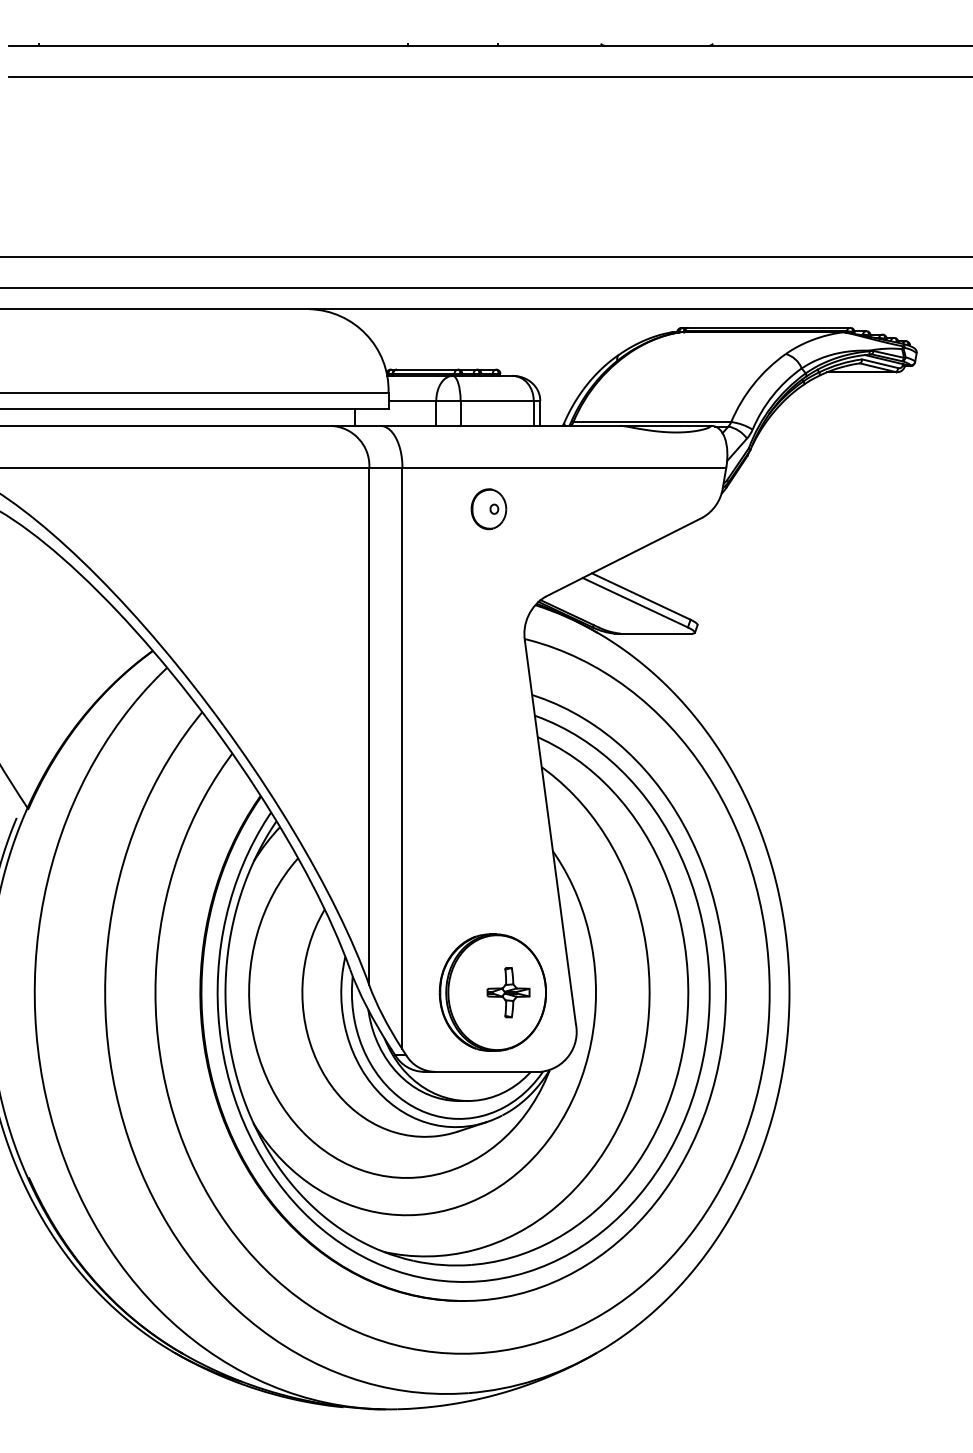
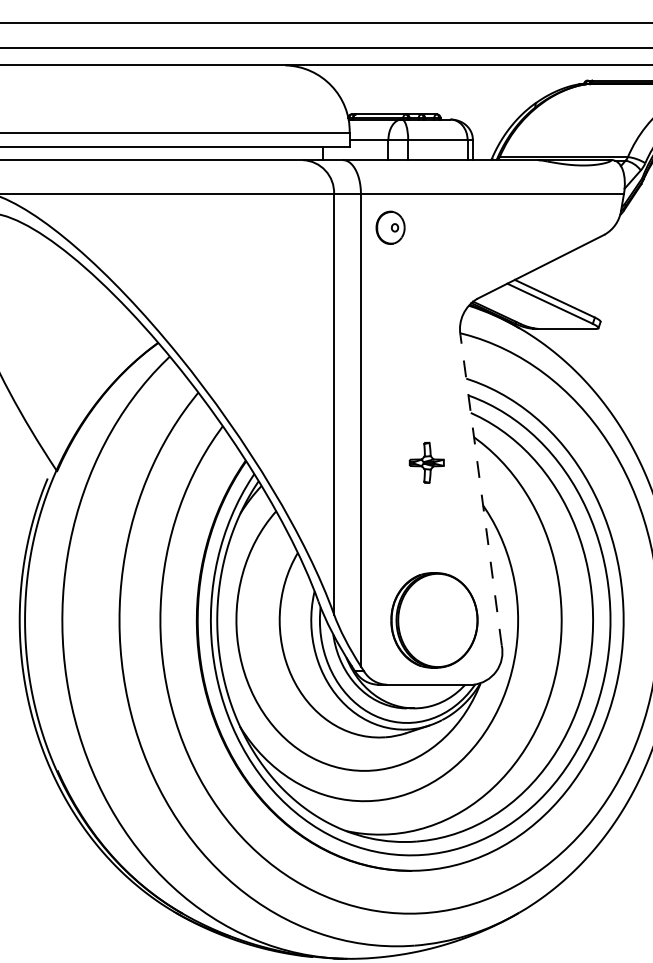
part: (488, 509) -> (390, 228), moved
line: (550, 832) -> (481, 490), solid -> dashed
part: (508, 992) -> (426, 462), moved

